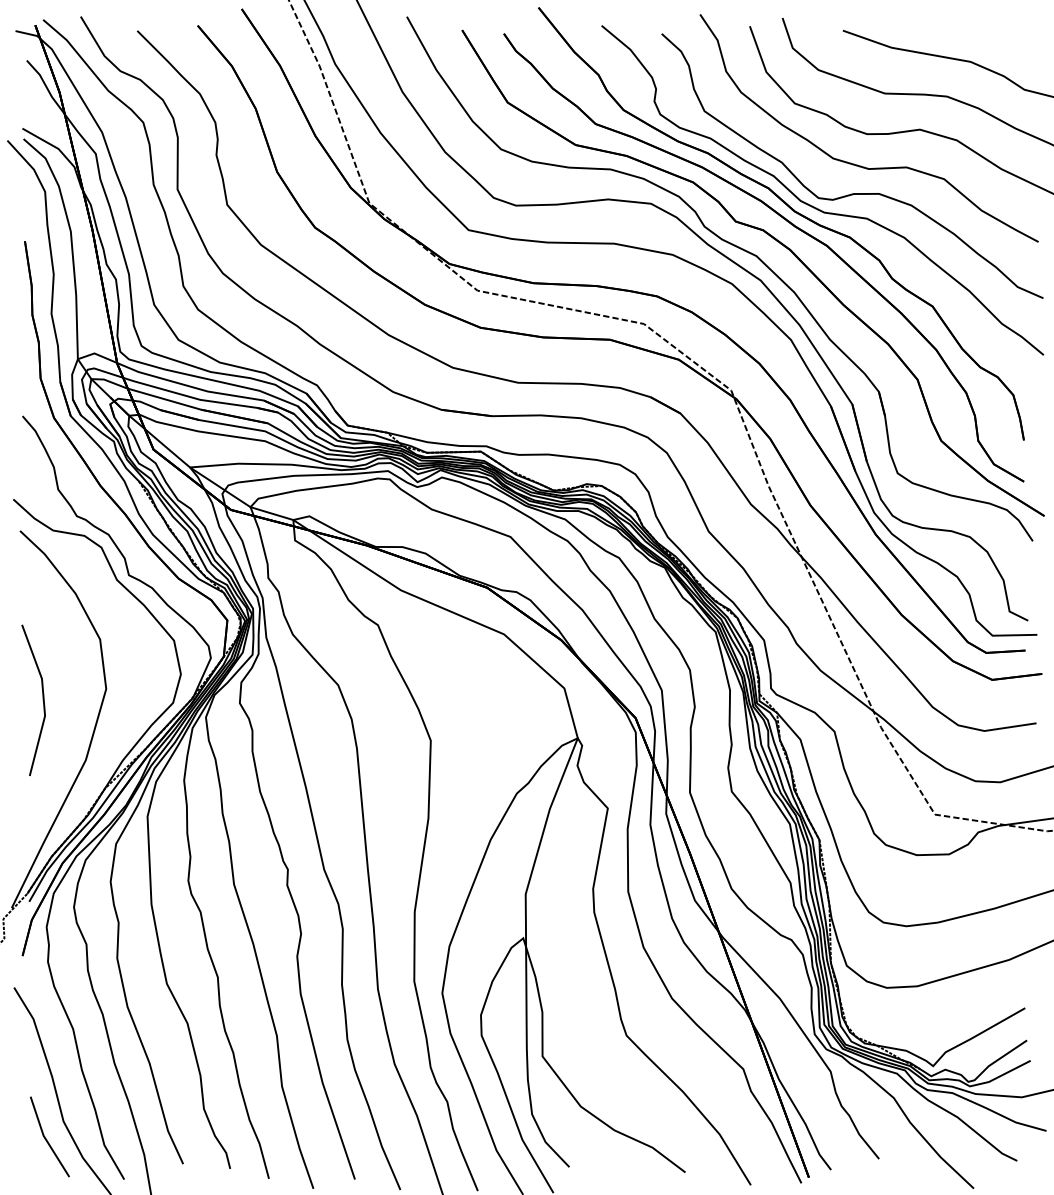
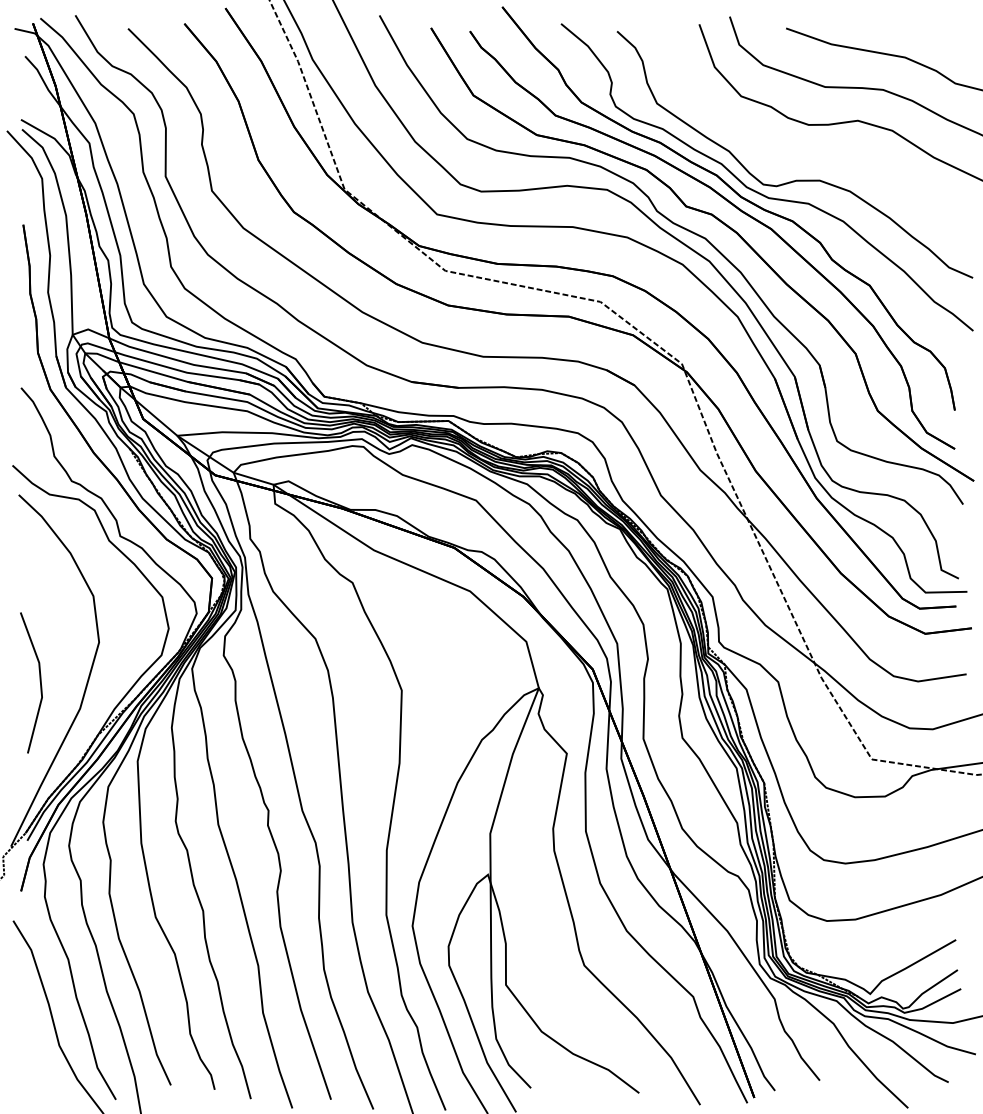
curve: (859, 164) -> (801, 153), removed
line: (42, 698) -> (39, 681), moved
line: (46, 1138) -> (43, 1061), removed

